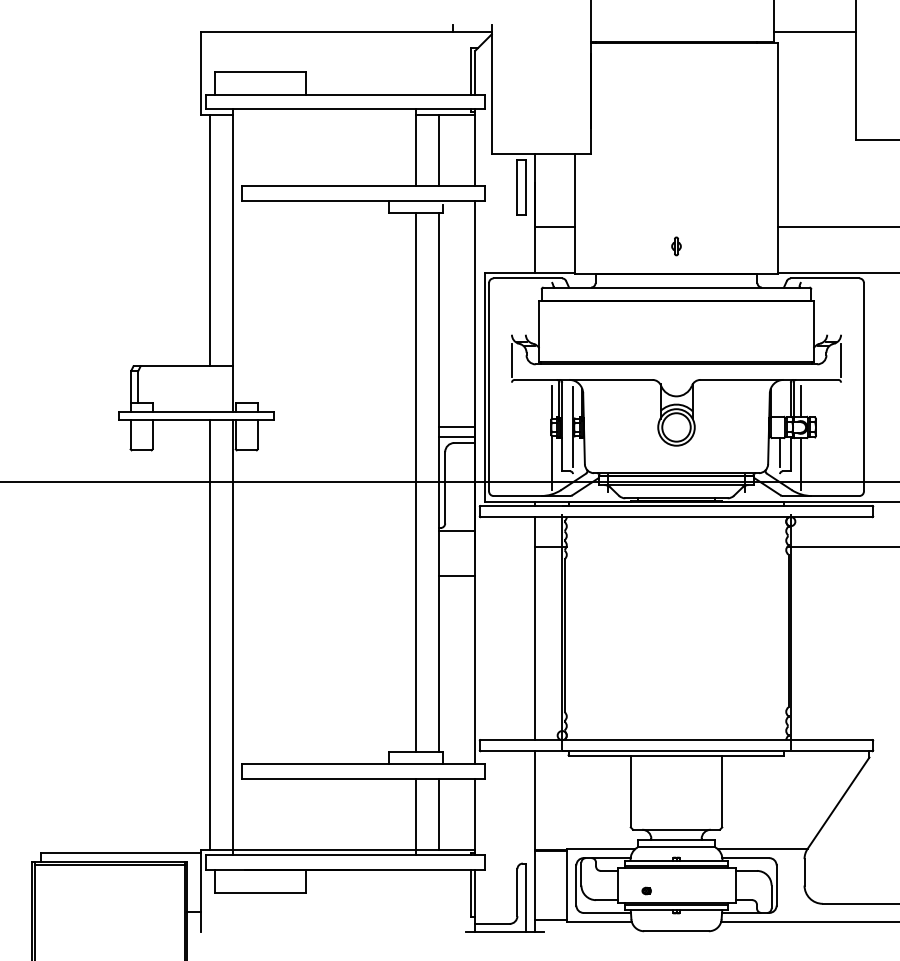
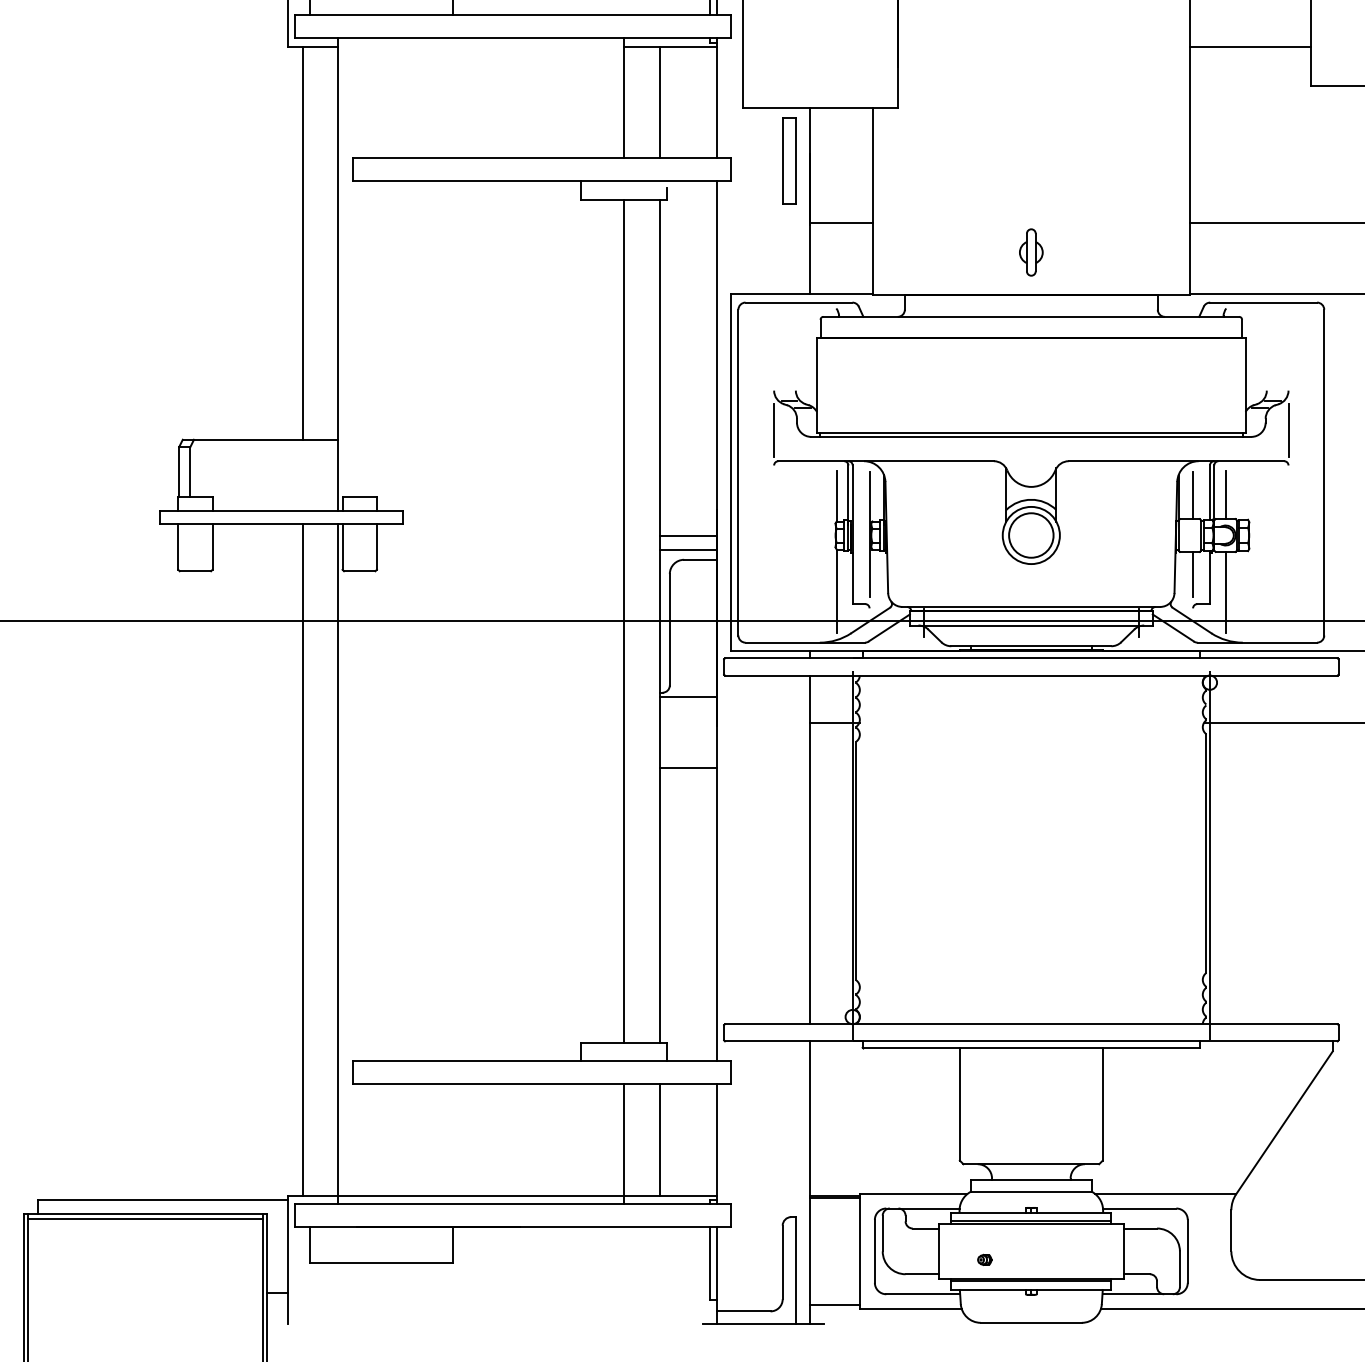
line: (816, 114) -> (1250, 46), added
part: (676, 246) -> (1031, 252), size x1.67
line: (780, 401) -> (1193, 494), added

